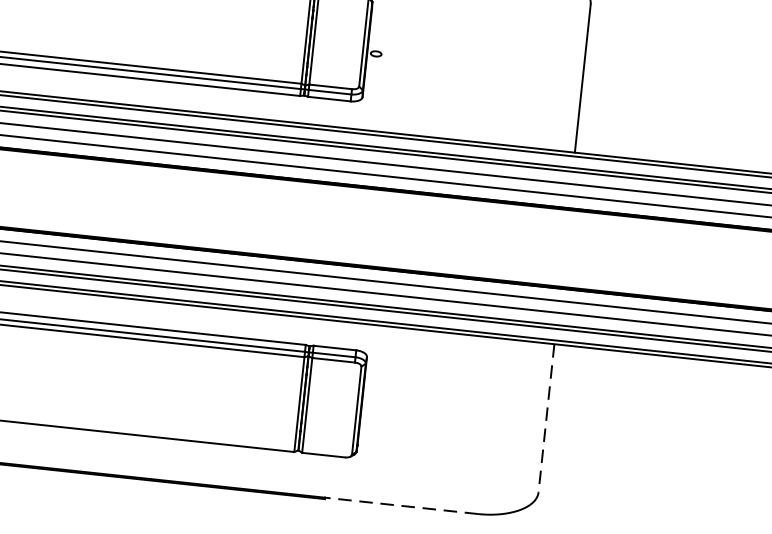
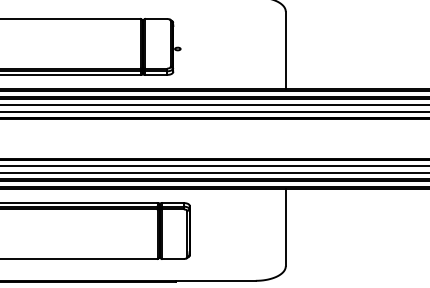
line: (545, 417) -> (285, 227), dashed -> solid
line: (400, 505) -> (215, 280), dashed -> solid

